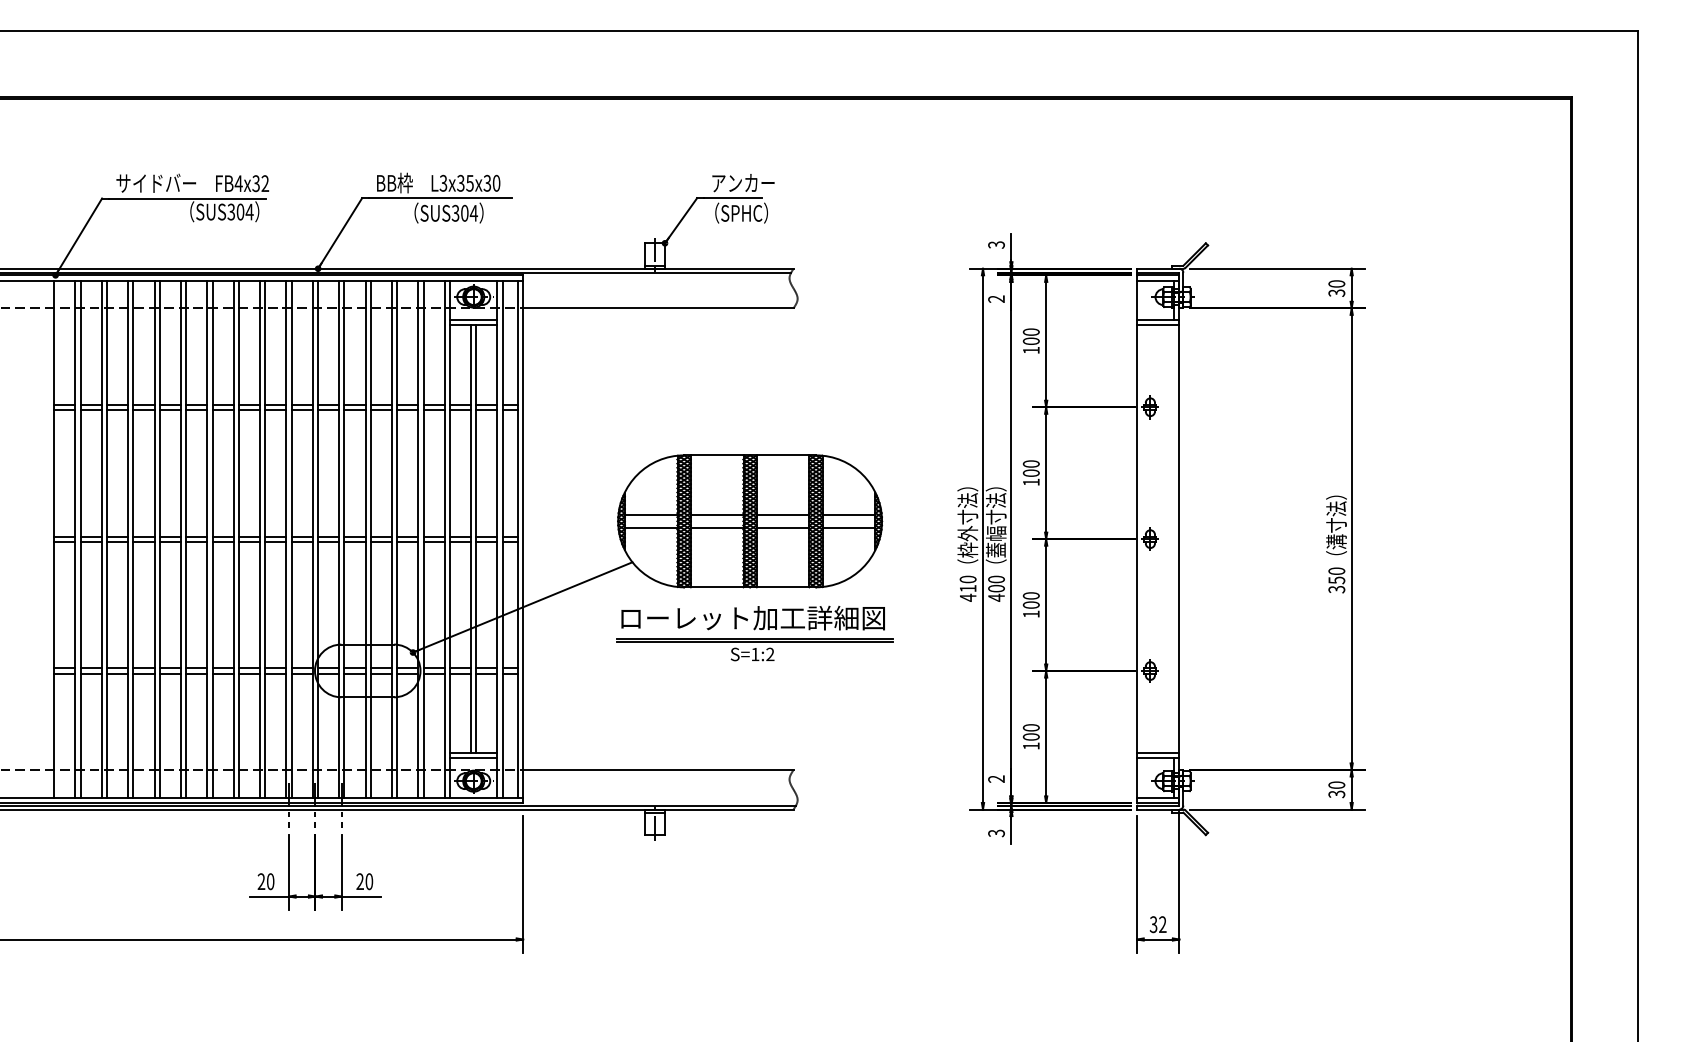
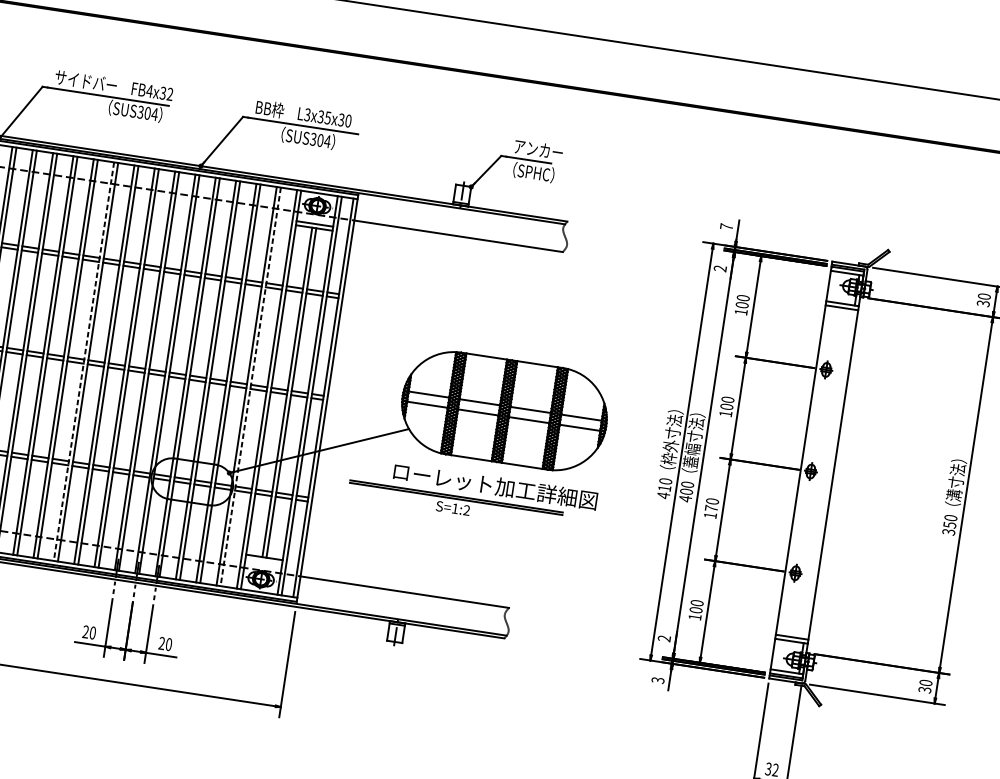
text: (996, 244) -> (726, 226), 3 -> 7
line: (207, 539) -> (84, 361), solid -> dashed
line: (423, 539) -> (250, 387), solid -> dashed
text: (1030, 604) -> (710, 507), 100 -> 170
part: (754, 649) -> (455, 504), moved
line: (473, 758) -> (263, 561), removed

